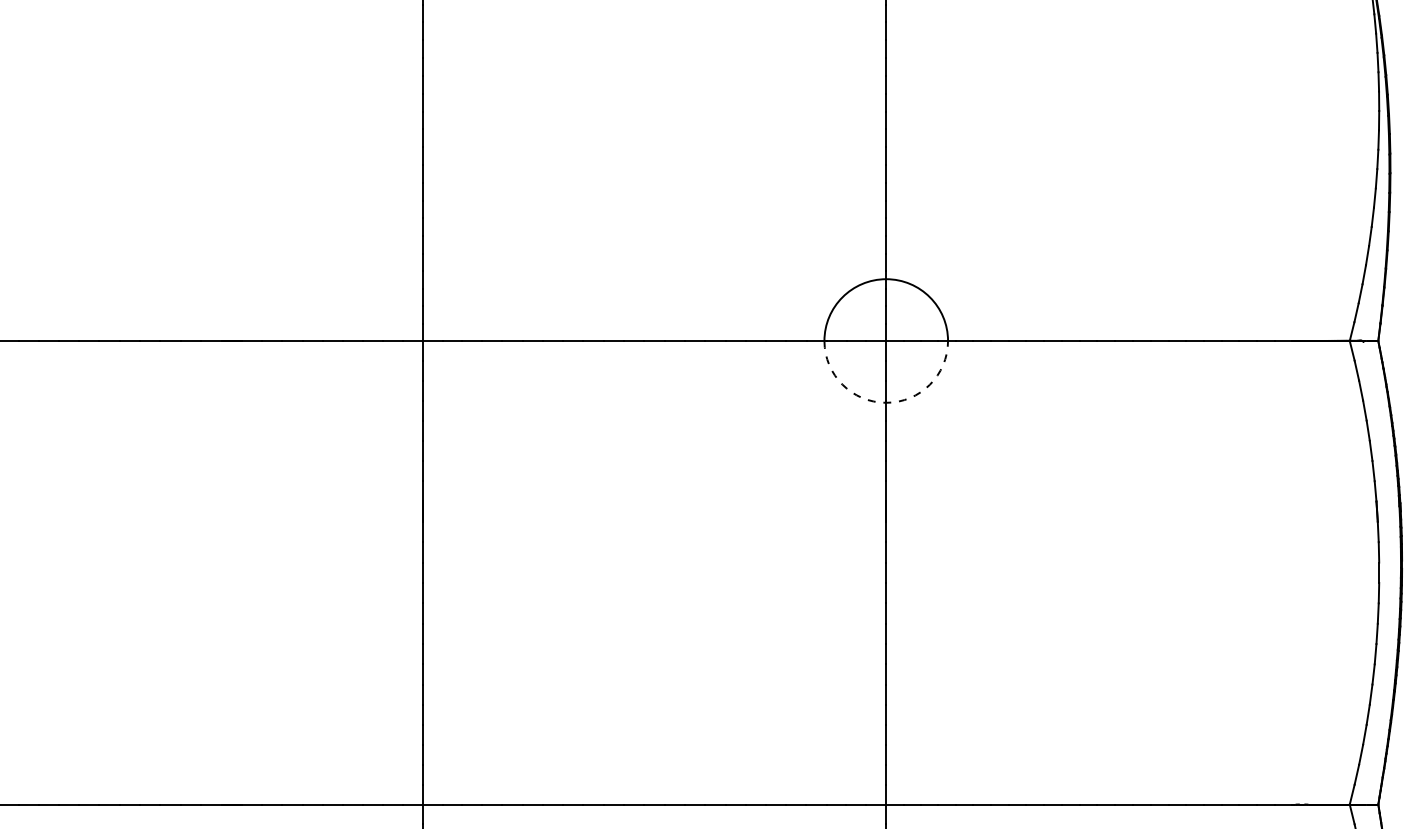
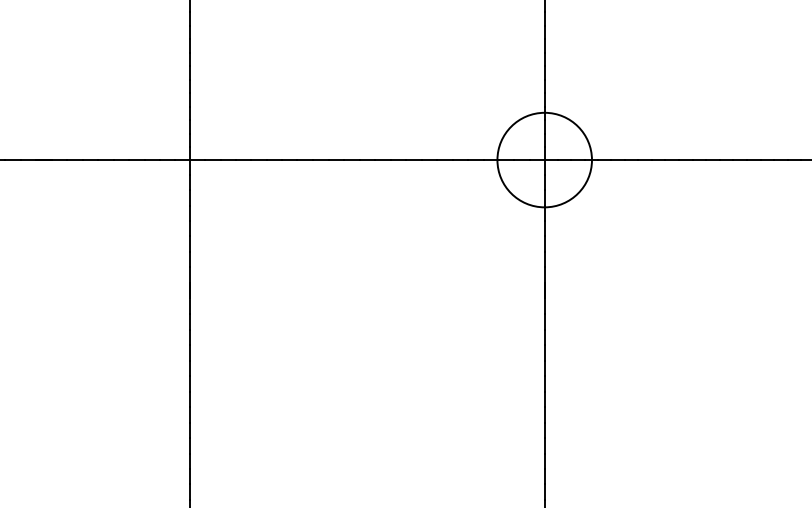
arc: (886, 402) -> (544, 207), dashed -> solid

